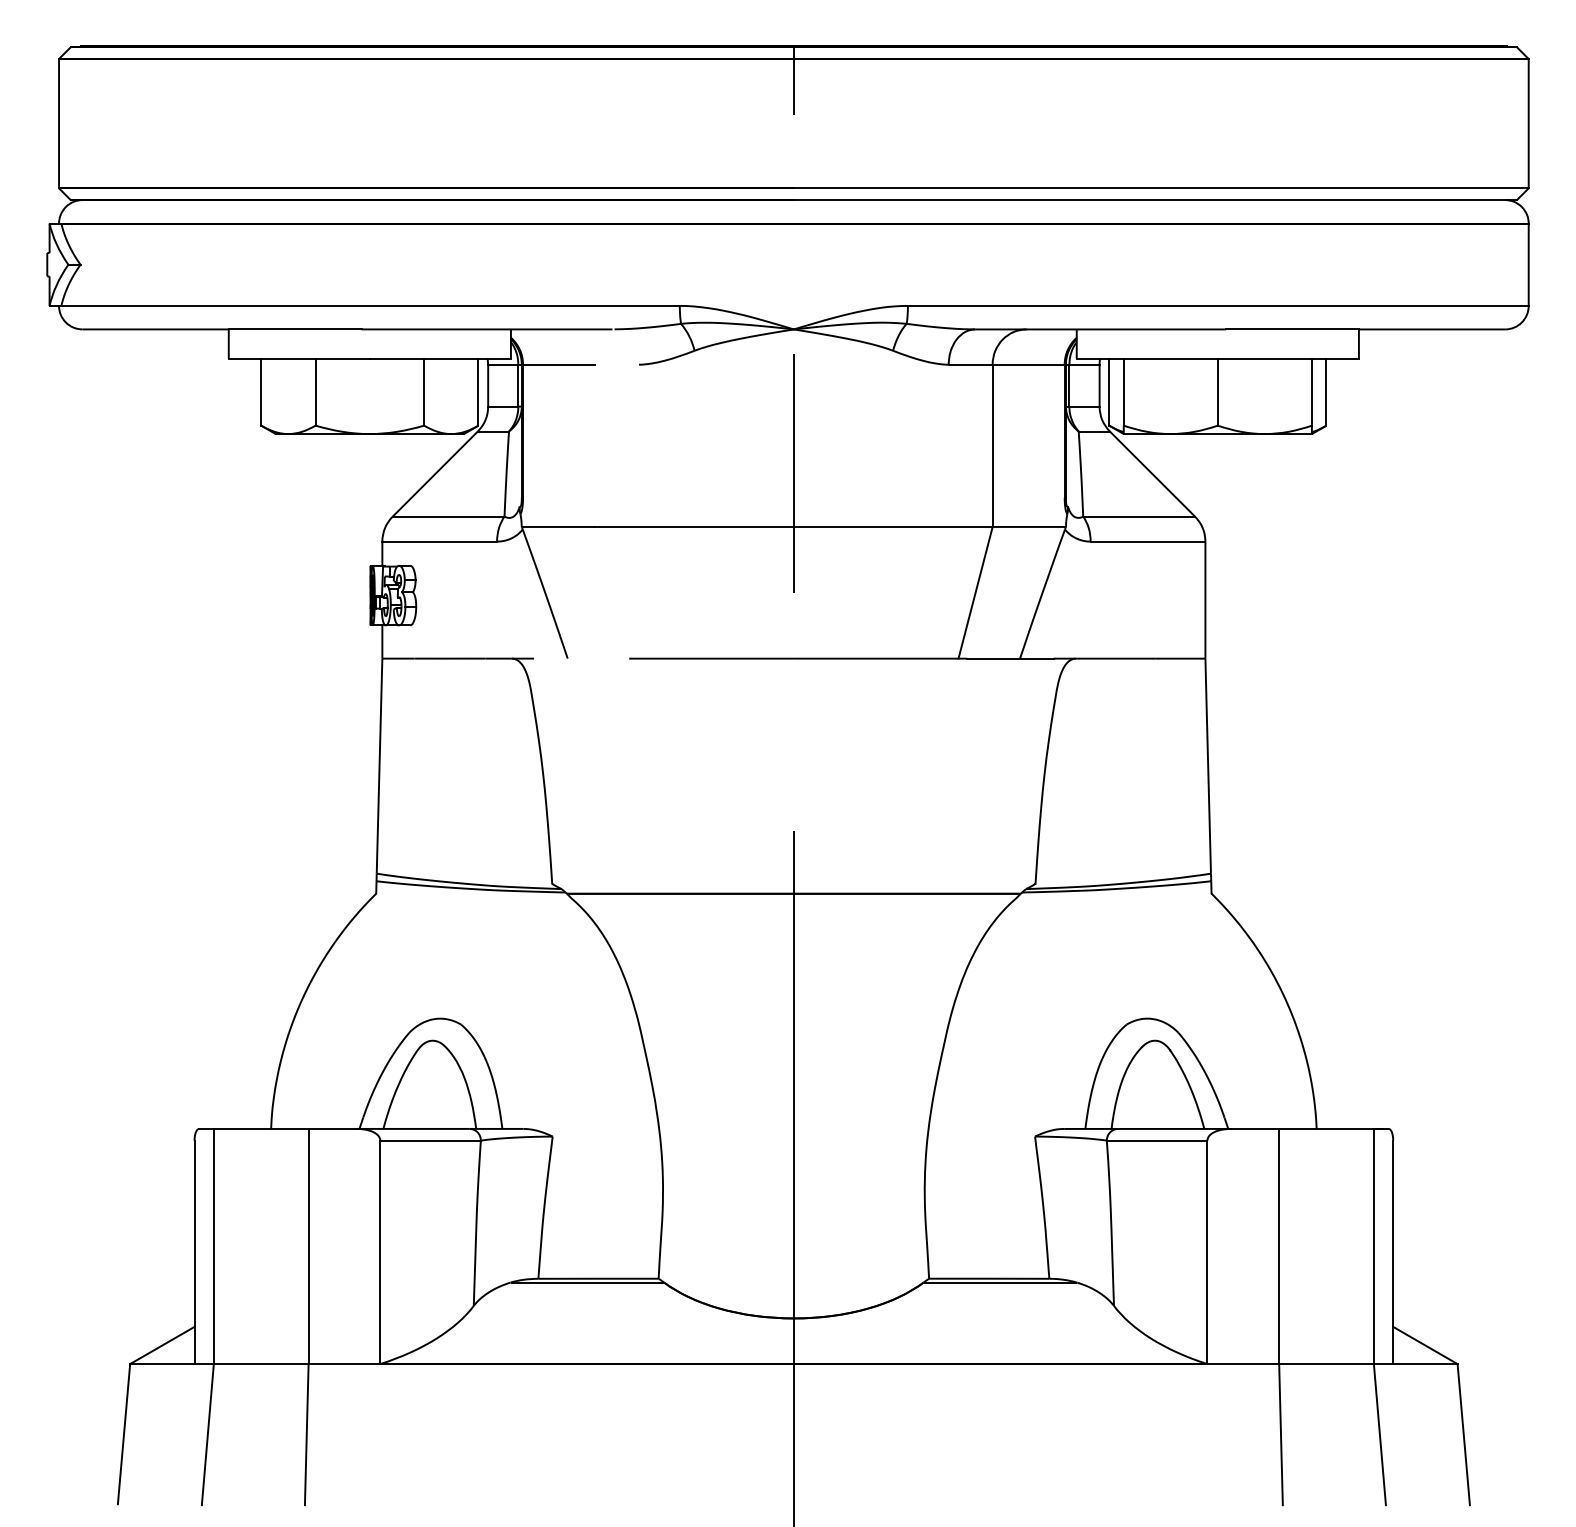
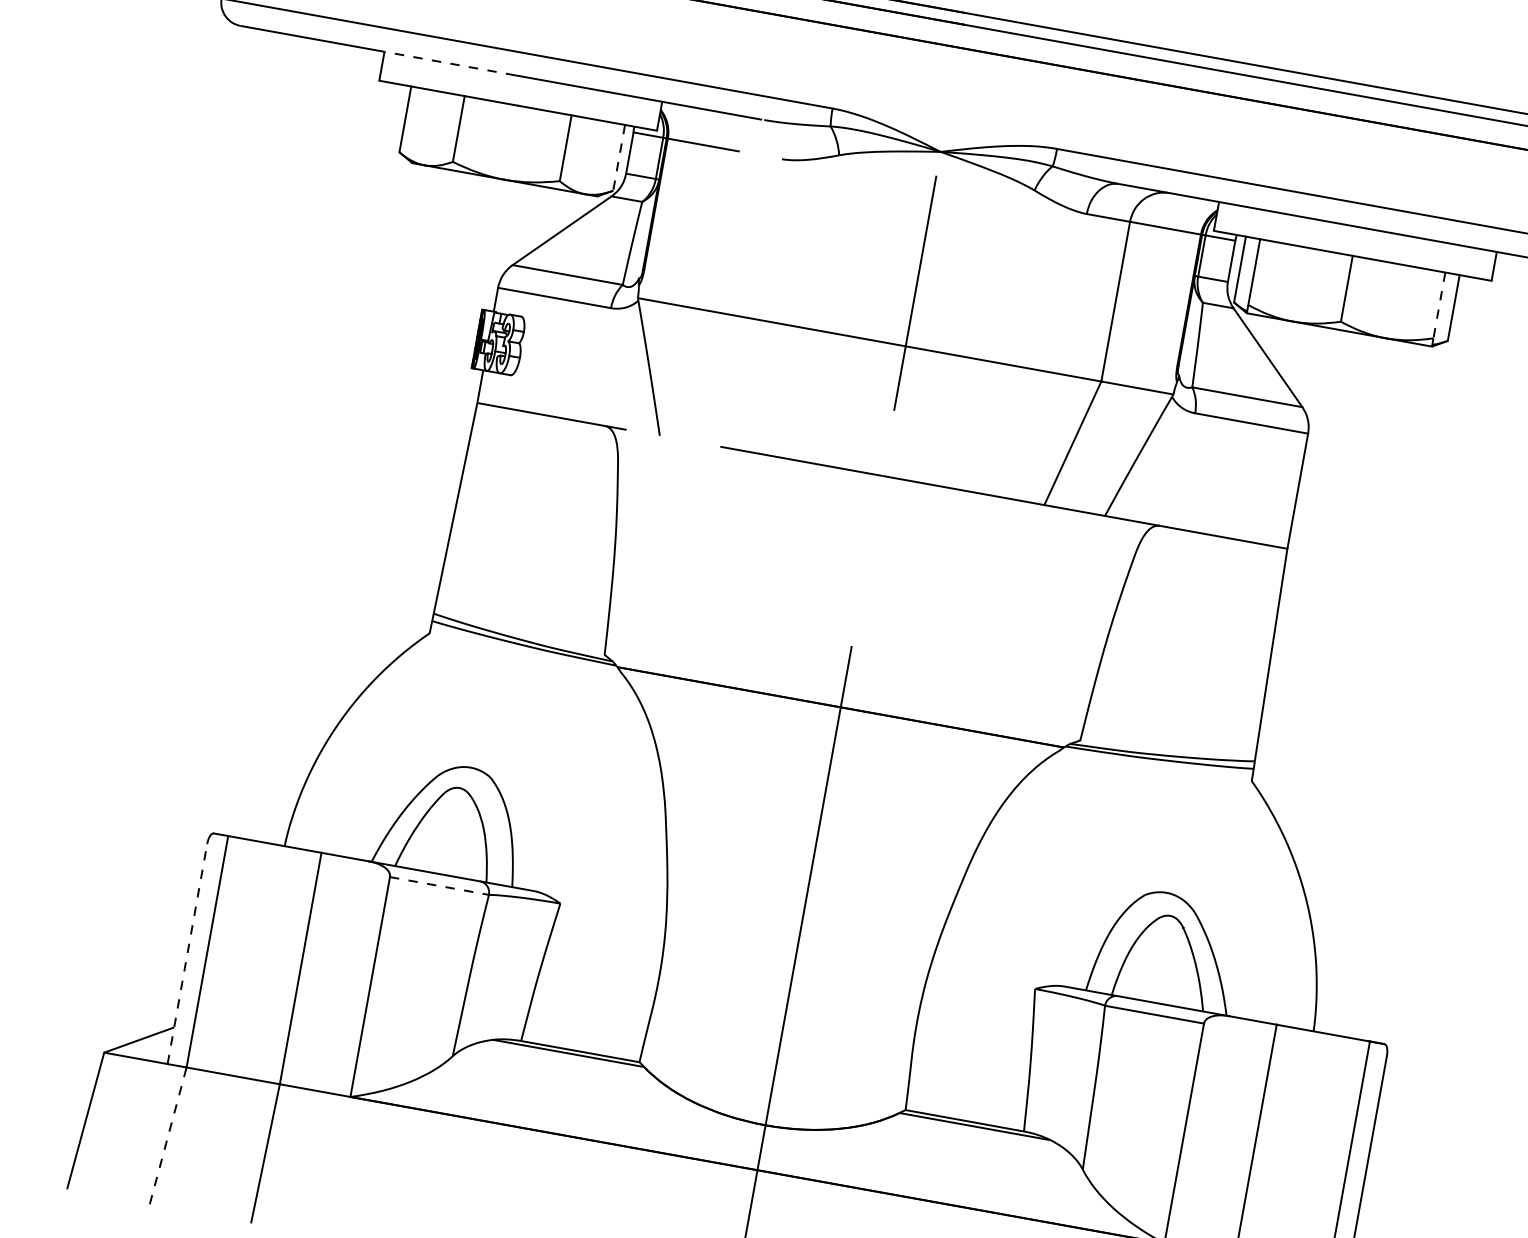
line: (294, 329) -> (449, 63), solid -> dashed
line: (478, 392) -> (619, 158), solid -> dashed
line: (1311, 392) -> (1438, 305), solid -> dashed
line: (431, 1140) -> (440, 885), solid -> dashed
line: (194, 1252) -> (187, 954), solid -> dashed
line: (207, 1434) -> (167, 1135), solid -> dashed

